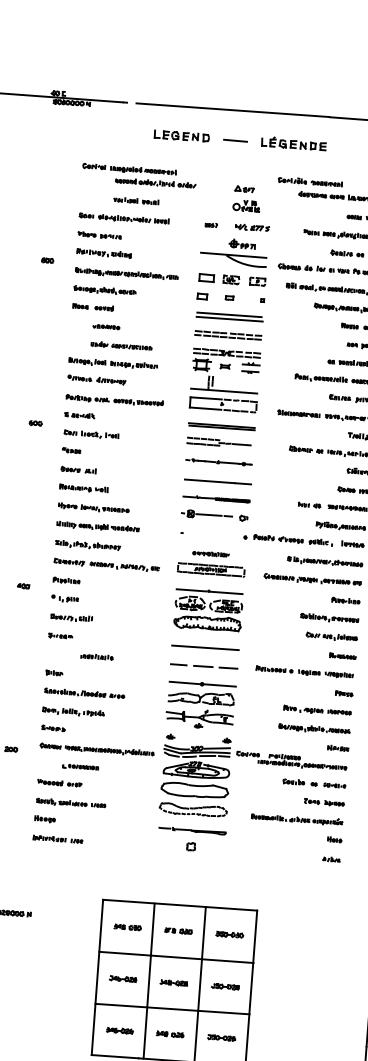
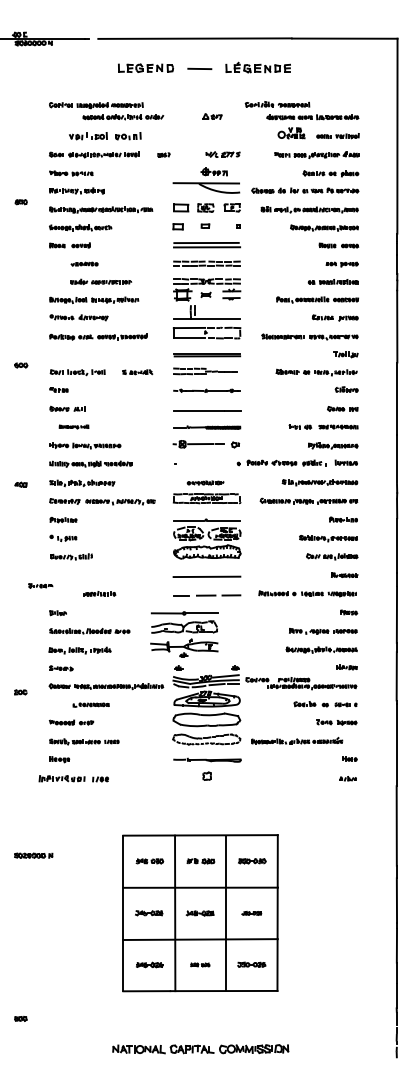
part: (136, 201) -> (105, 136), size x1.6
part: (246, 206) -> (291, 133), moved
part: (210, 224) -> (163, 154), moved
part: (79, 415) -> (137, 372), moved
part: (83, 488) -> (73, 426), size x0.6
part: (23, 585) -> (20, 484), moved
part: (60, 635) -> (40, 585), moved
part: (200, 705) -> (184, 634), moved
part: (297, 818) -> (297, 740), moved
part: (57, 839) -> (73, 778), size x1.4
part: (225, 986) -> (251, 913), size x0.7
part: (170, 1033) -> (200, 964), size x0.7

